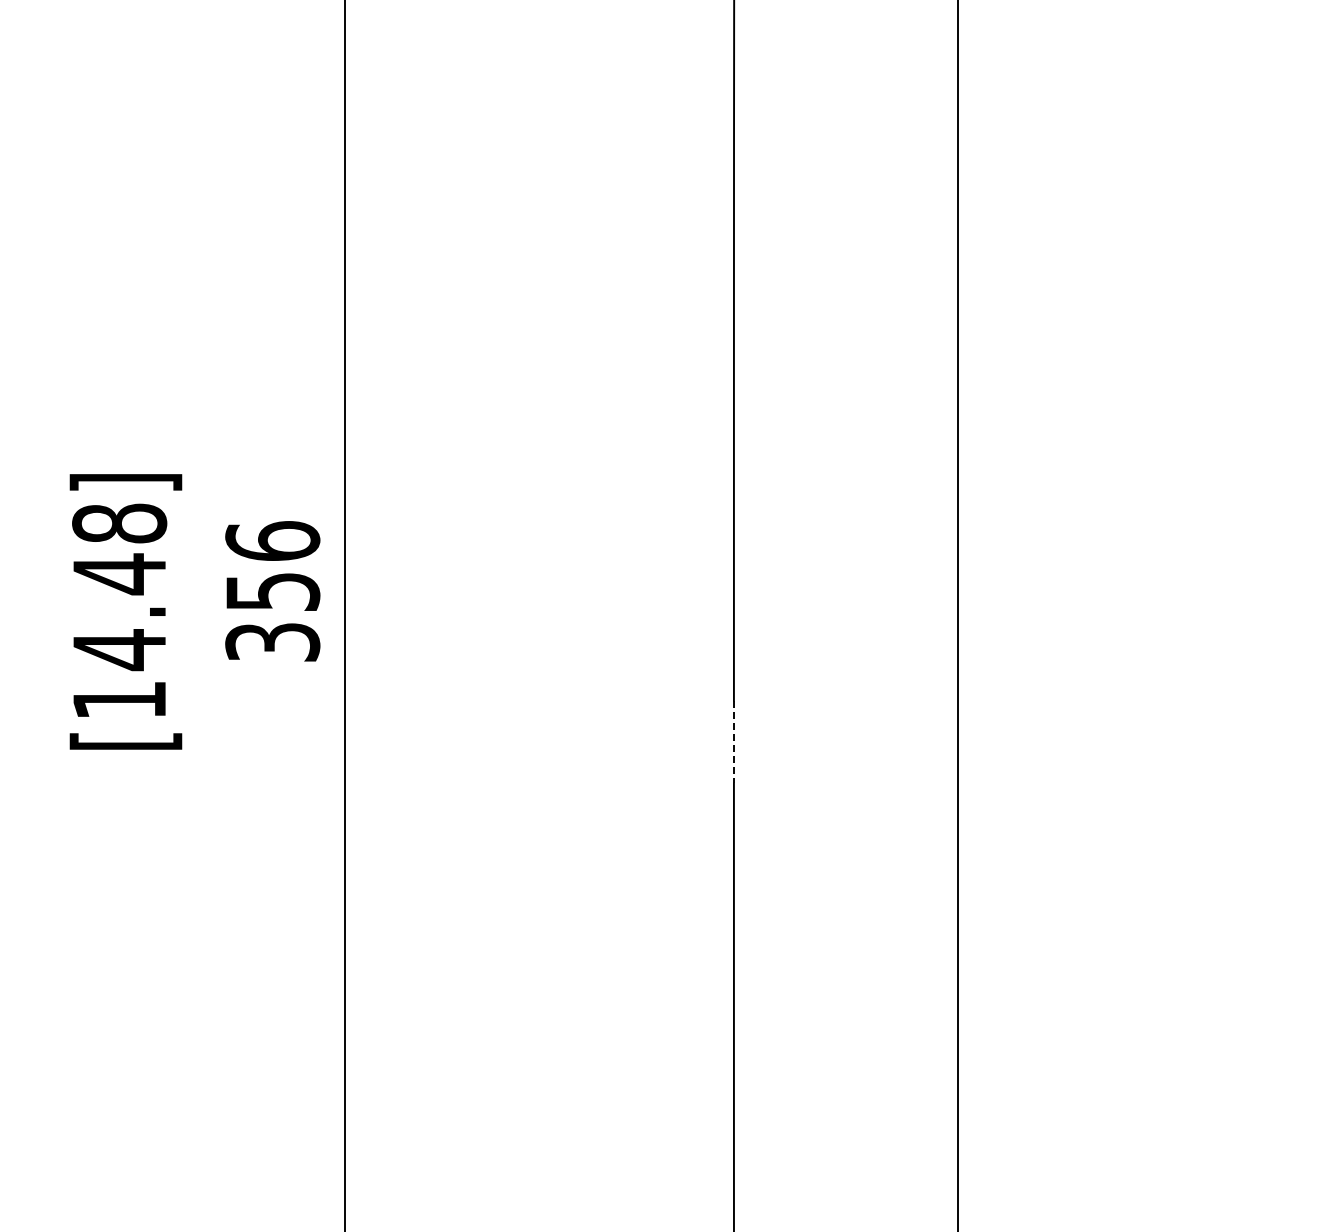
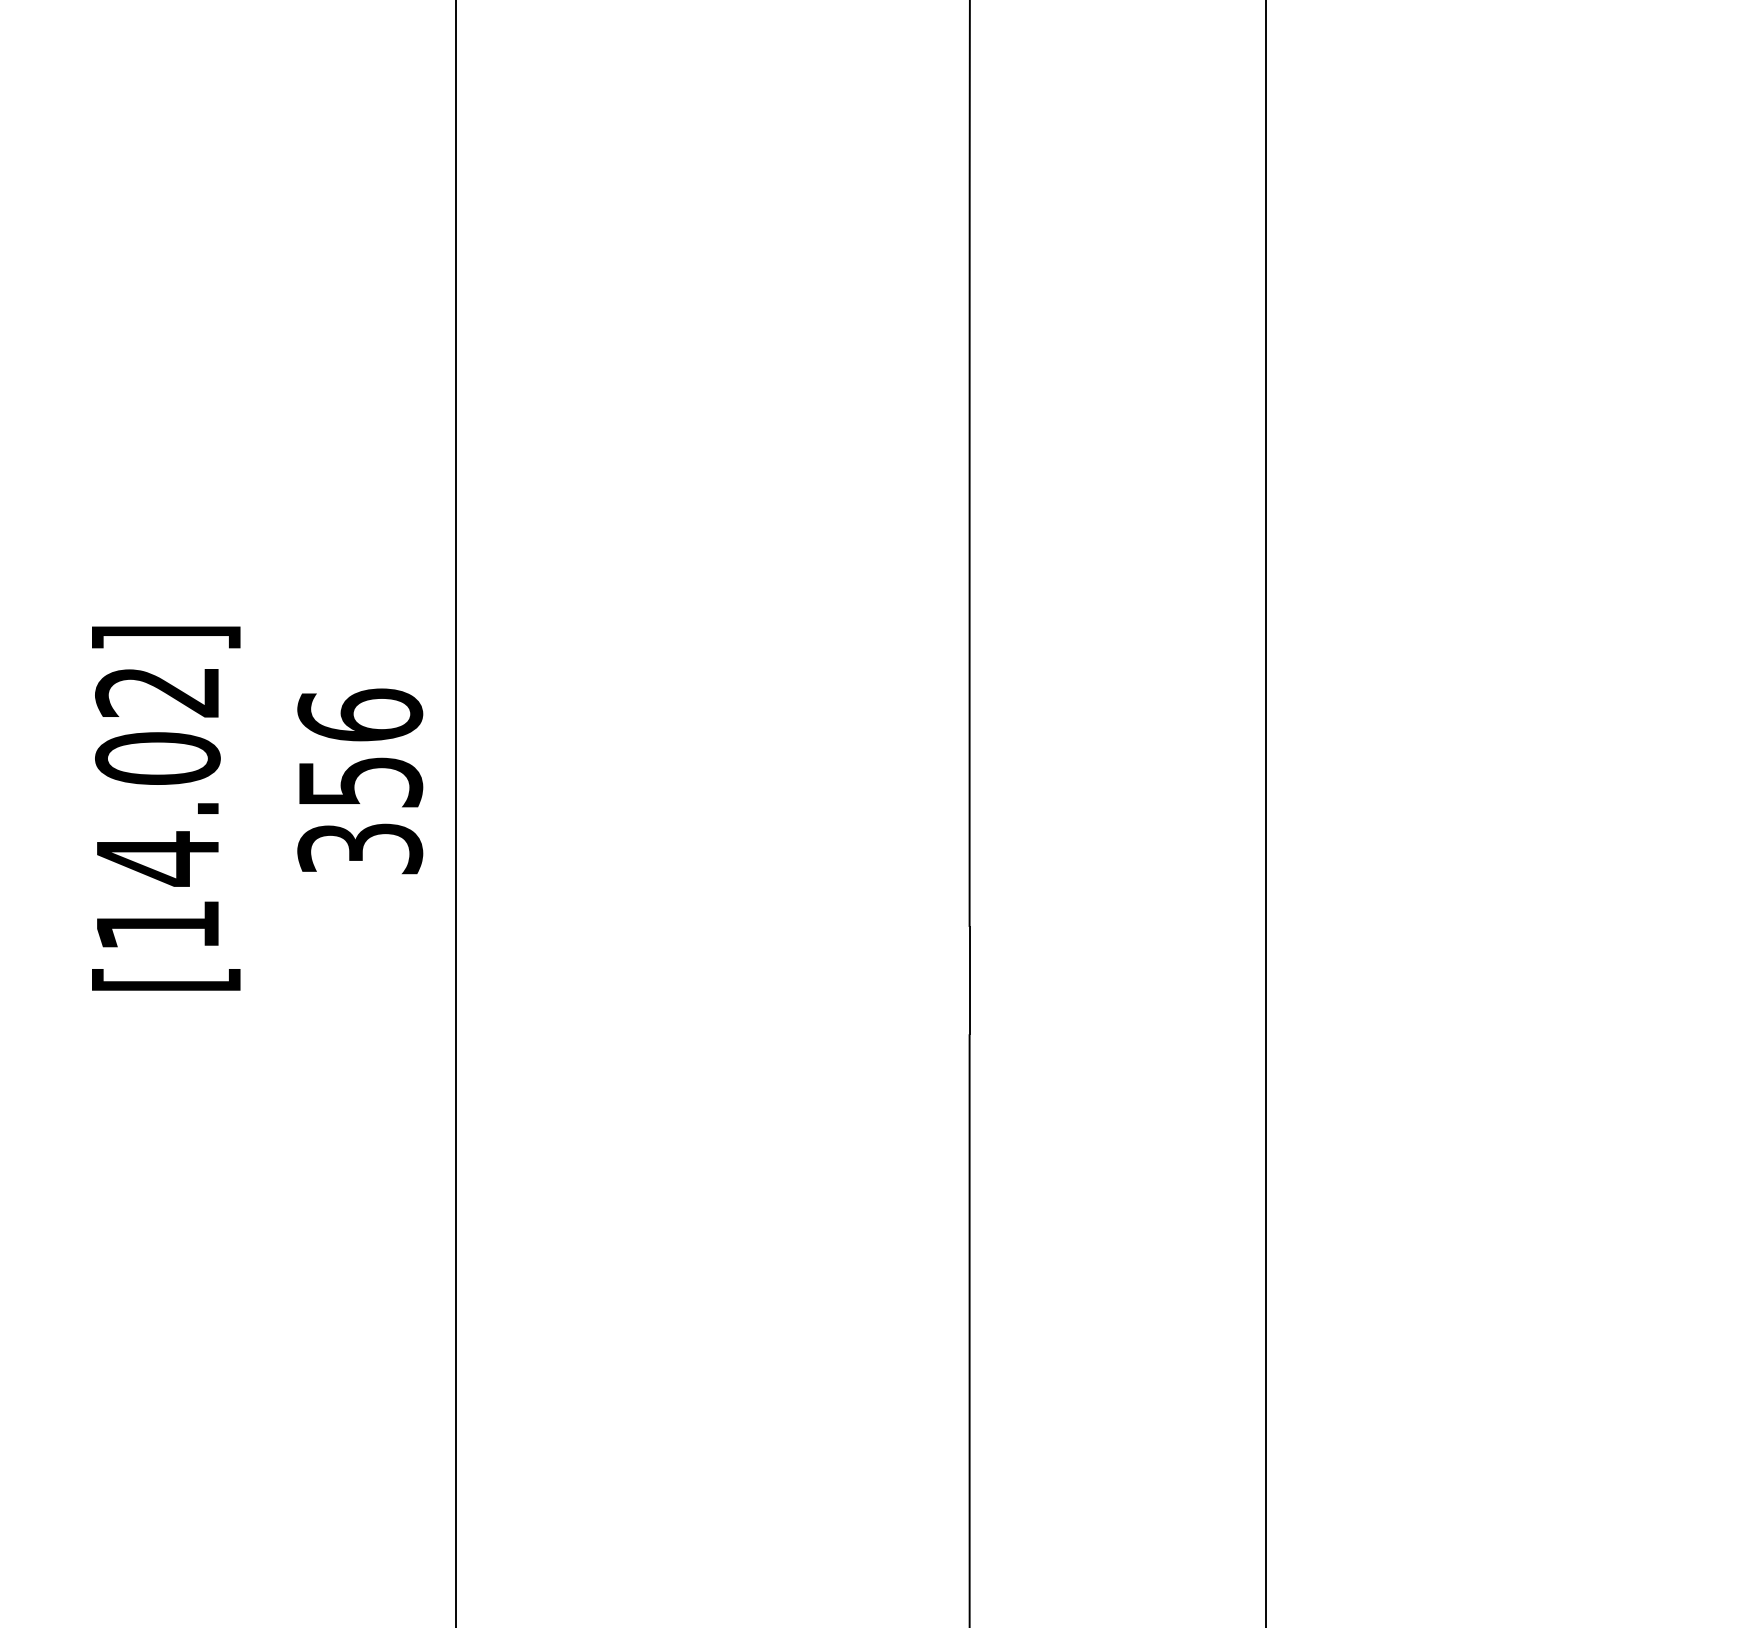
text: (119, 549) -> (157, 726), [14.48] -> [14.02]
line: (733, 742) -> (969, 981), dashed -> solid

